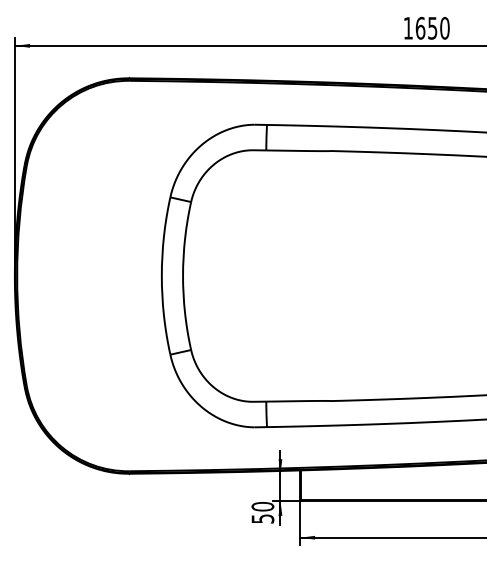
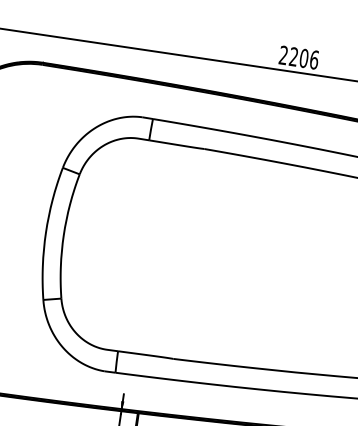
text: (426, 27) -> (298, 56), 1650 -> 2206

